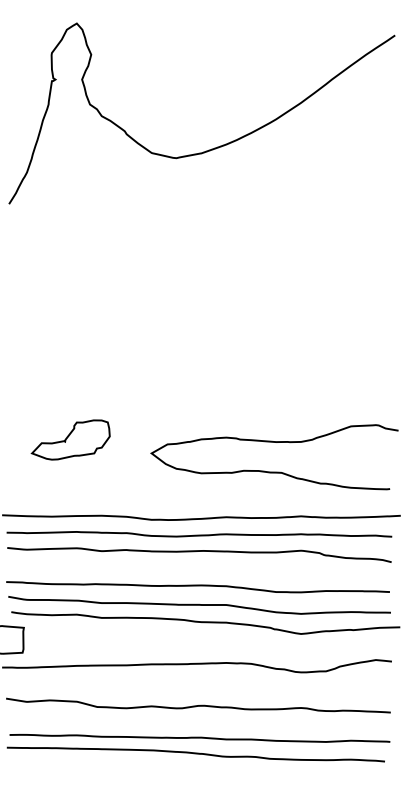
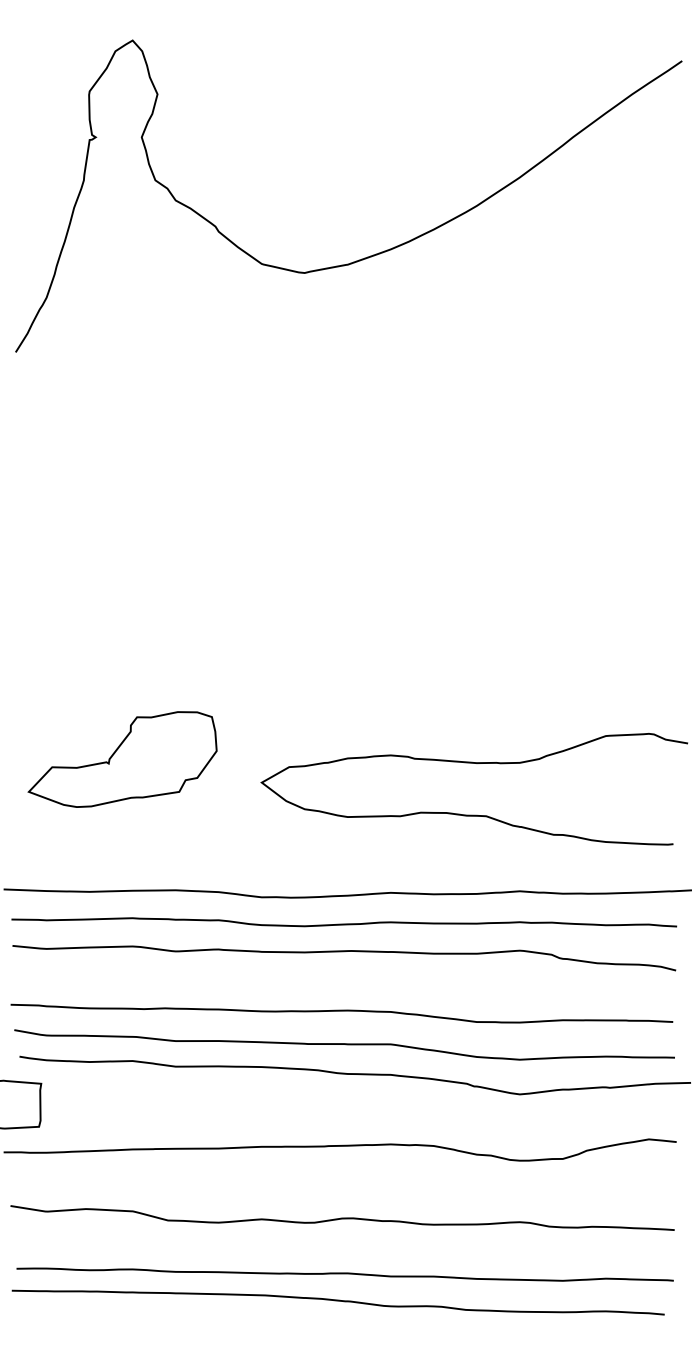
part: (70, 439) -> (121, 758), size x1.4

